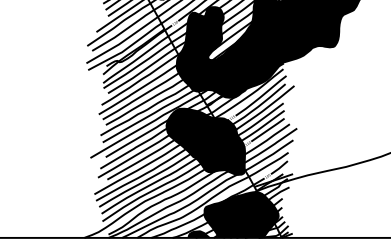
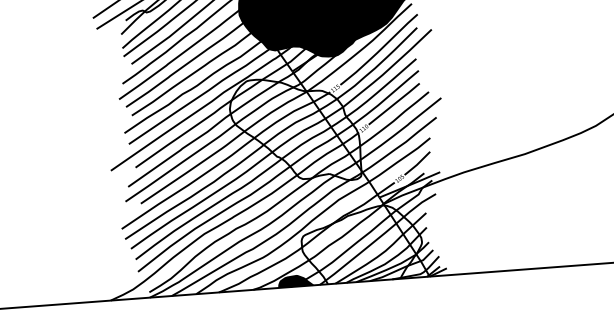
fill: (205, 141) -> (294, 130), removed
fill: (241, 214) -> (361, 243), removed

